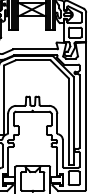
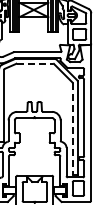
line: (33, 60) -> (35, 63), solid -> dashed
line: (68, 122) -> (72, 129), solid -> dashed

